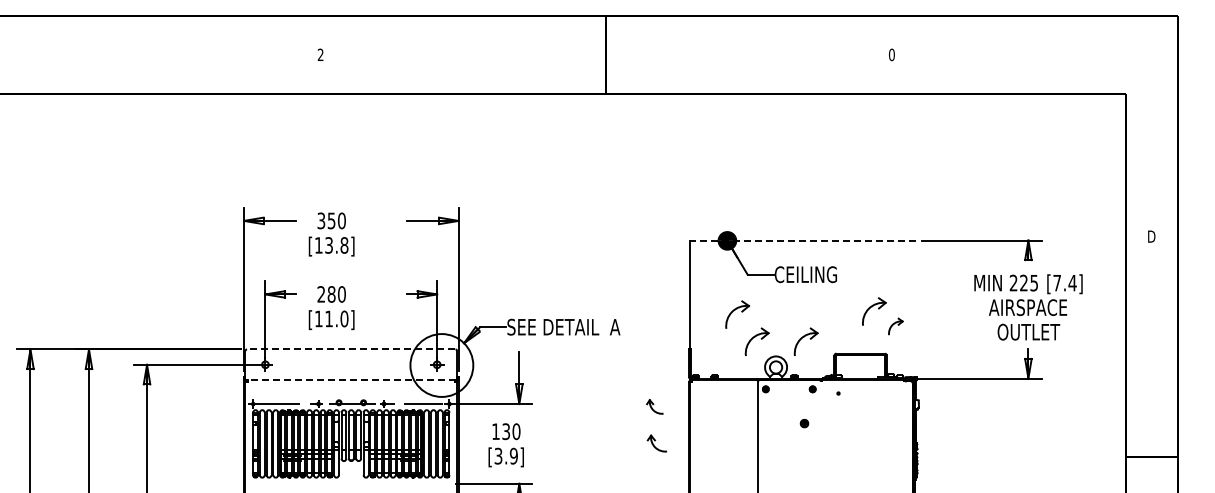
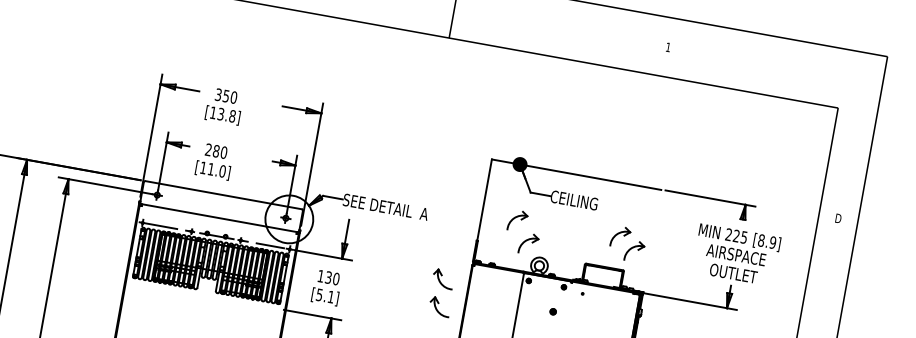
text: (891, 54) -> (668, 47), 0 -> 1
line: (802, 240) -> (576, 174), dashed -> solid
text: (1064, 282) -> (766, 241), [7.4] -> [8.9]
part: (895, 326) -> (634, 251), size x1.67
part: (805, 341) -> (564, 250), removed
line: (350, 349) -> (223, 195), dashed -> solid
line: (351, 380) -> (219, 218), dashed -> solid
part: (654, 406) -> (443, 278), size x1.67
part: (656, 443) -> (439, 306), size x1.43
text: (506, 455) -> (325, 295), [3.9] -> [5.1]

